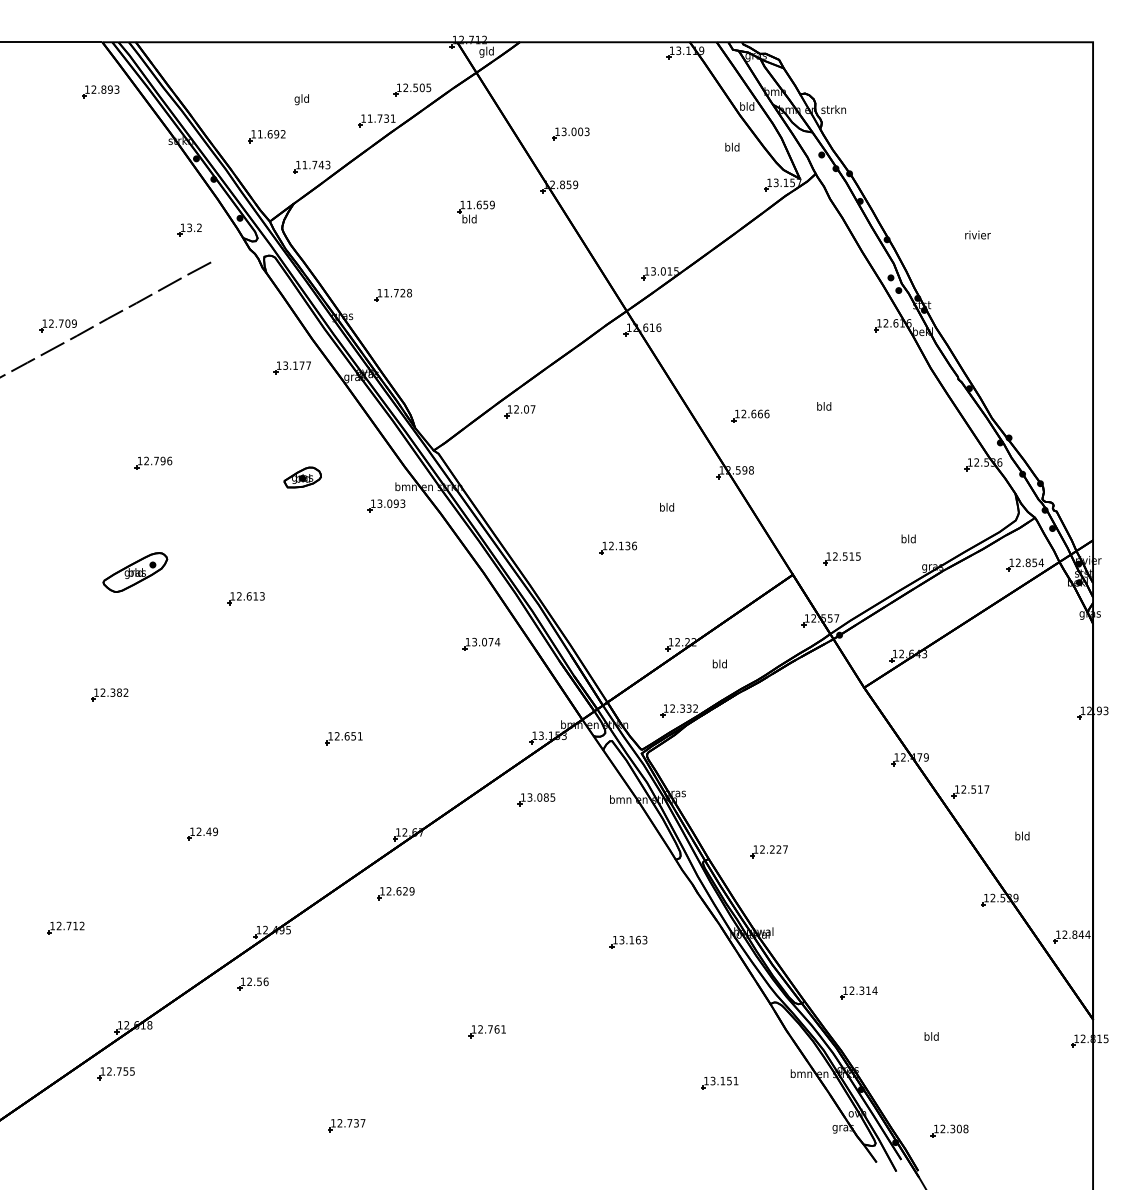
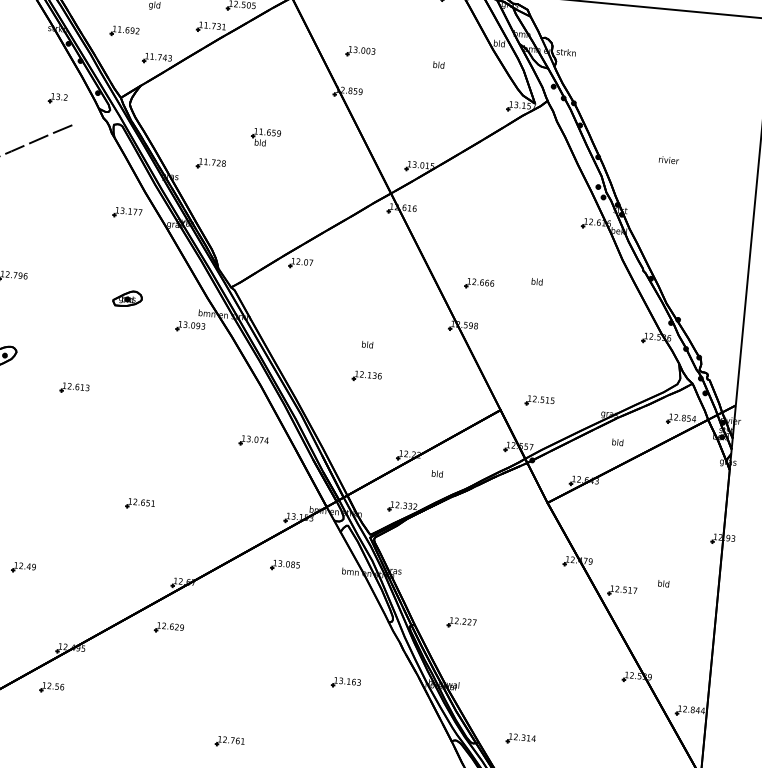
text: (732, 146) -> (439, 64), moved
part: (475, 211) -> (265, 137), moved
text: (667, 507) -> (367, 344), moved
text: (908, 538) -> (617, 442), moved
text: (1022, 835) -> (663, 583), moved

